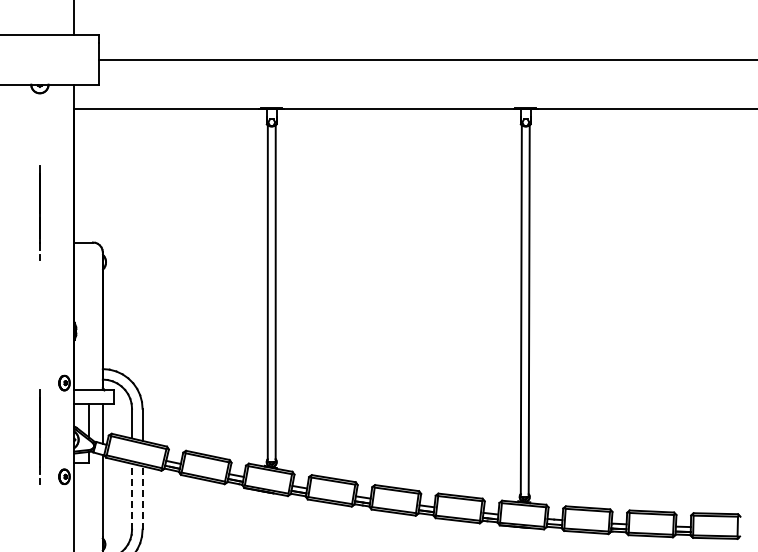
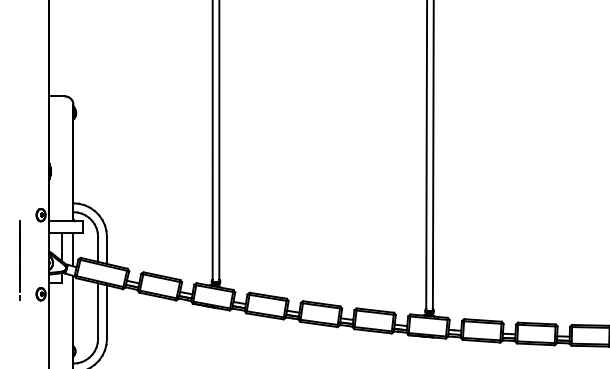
line: (39, 212) -> (19, 71), removed
line: (132, 496) -> (98, 310), dashed -> solid
line: (142, 497) -> (106, 311), dashed -> solid

